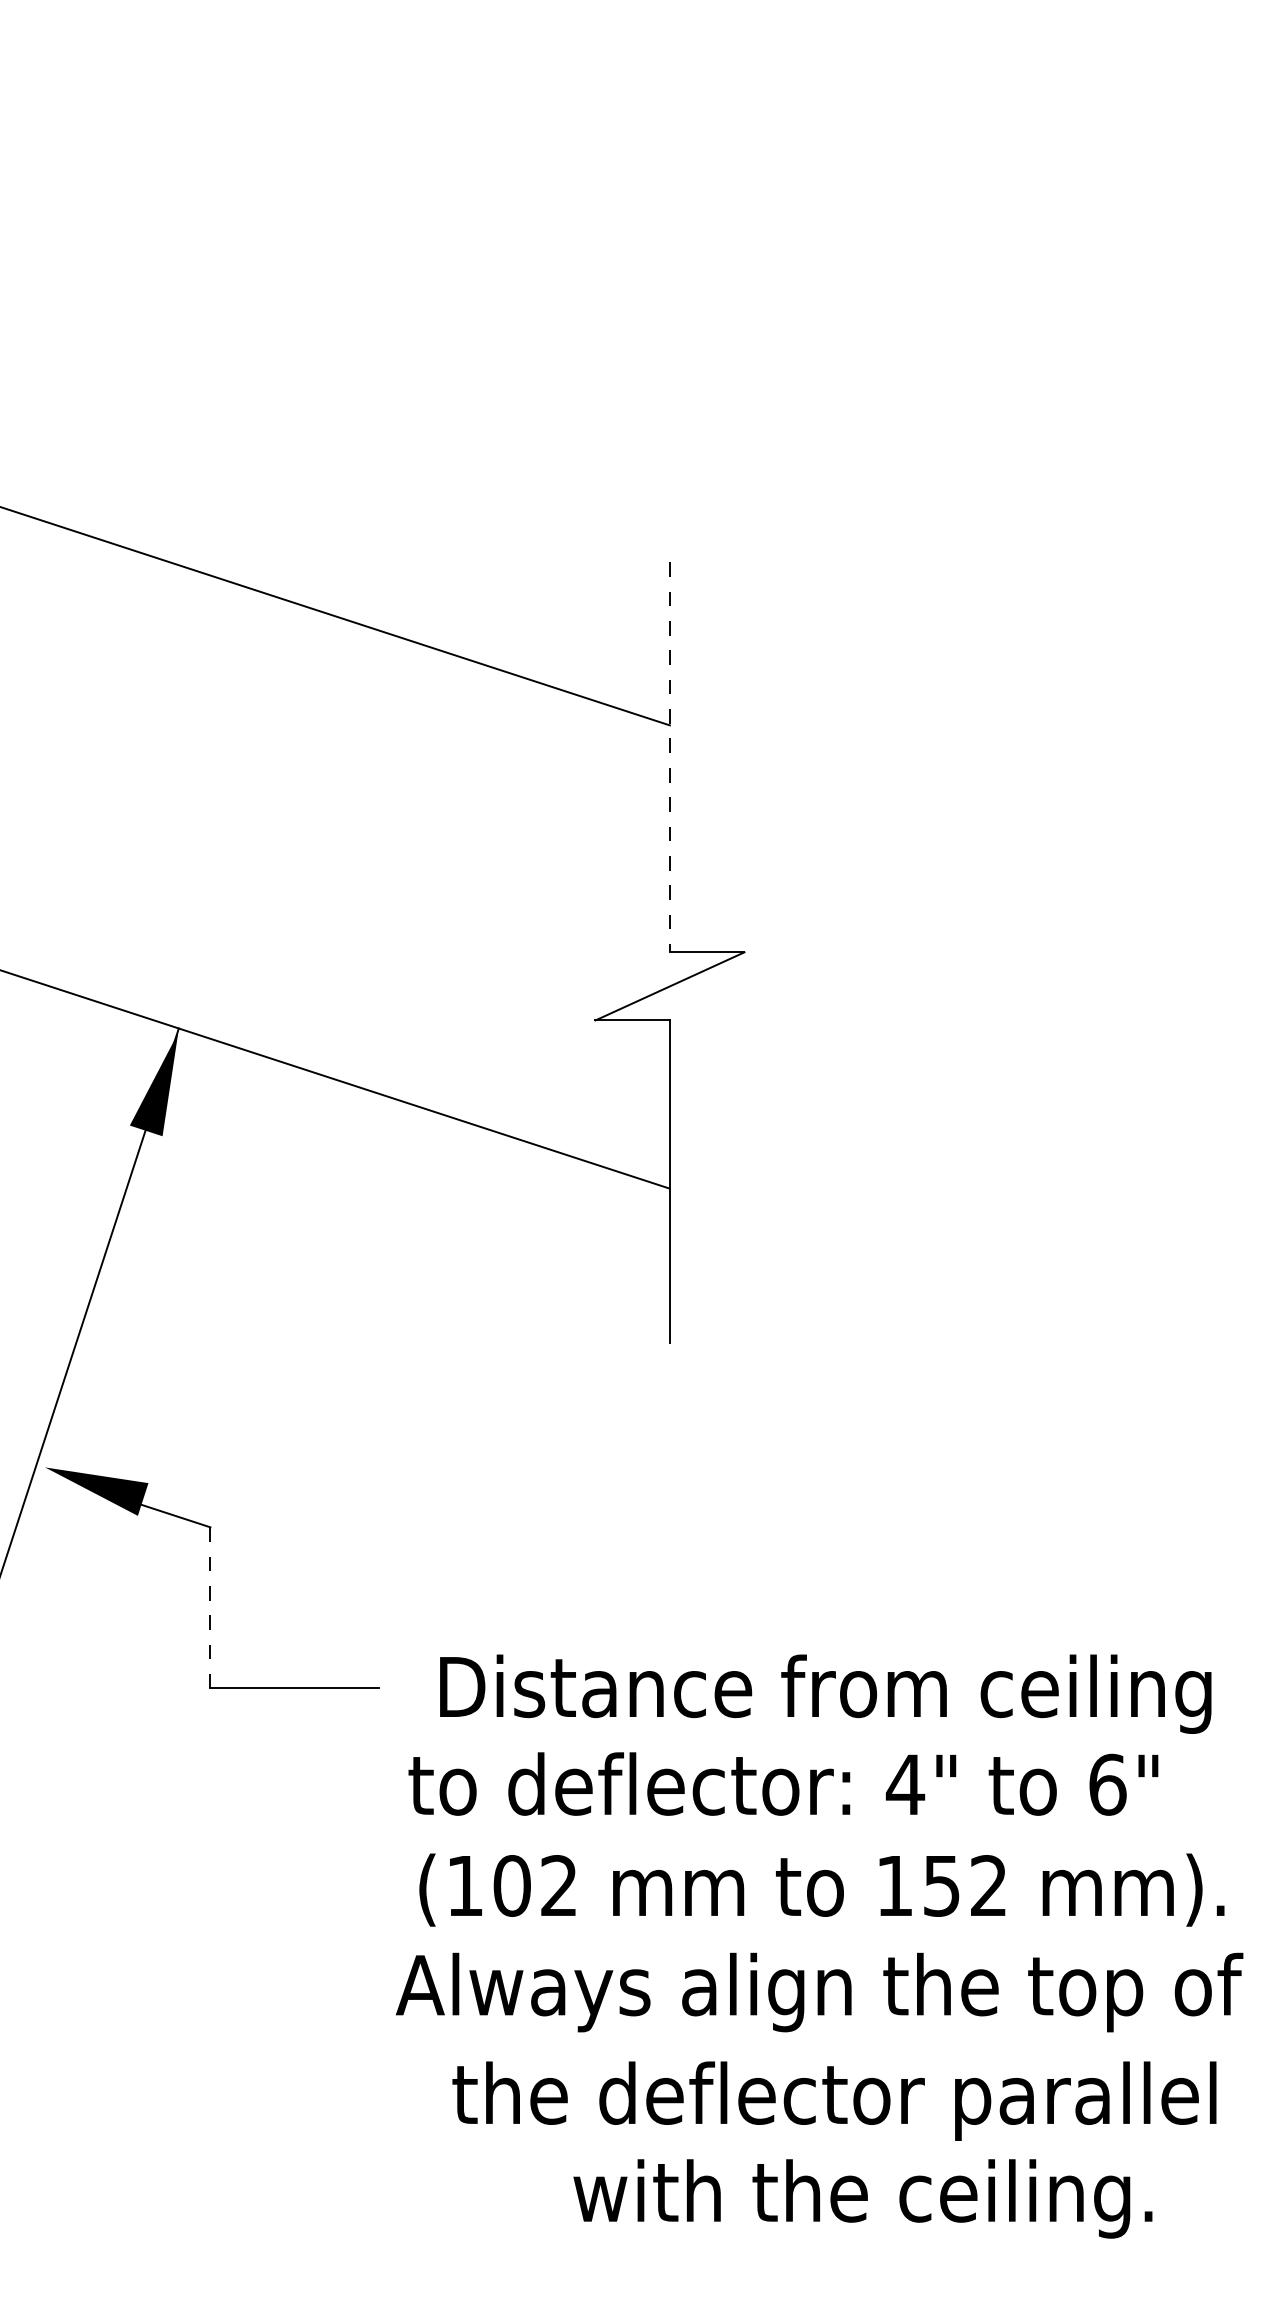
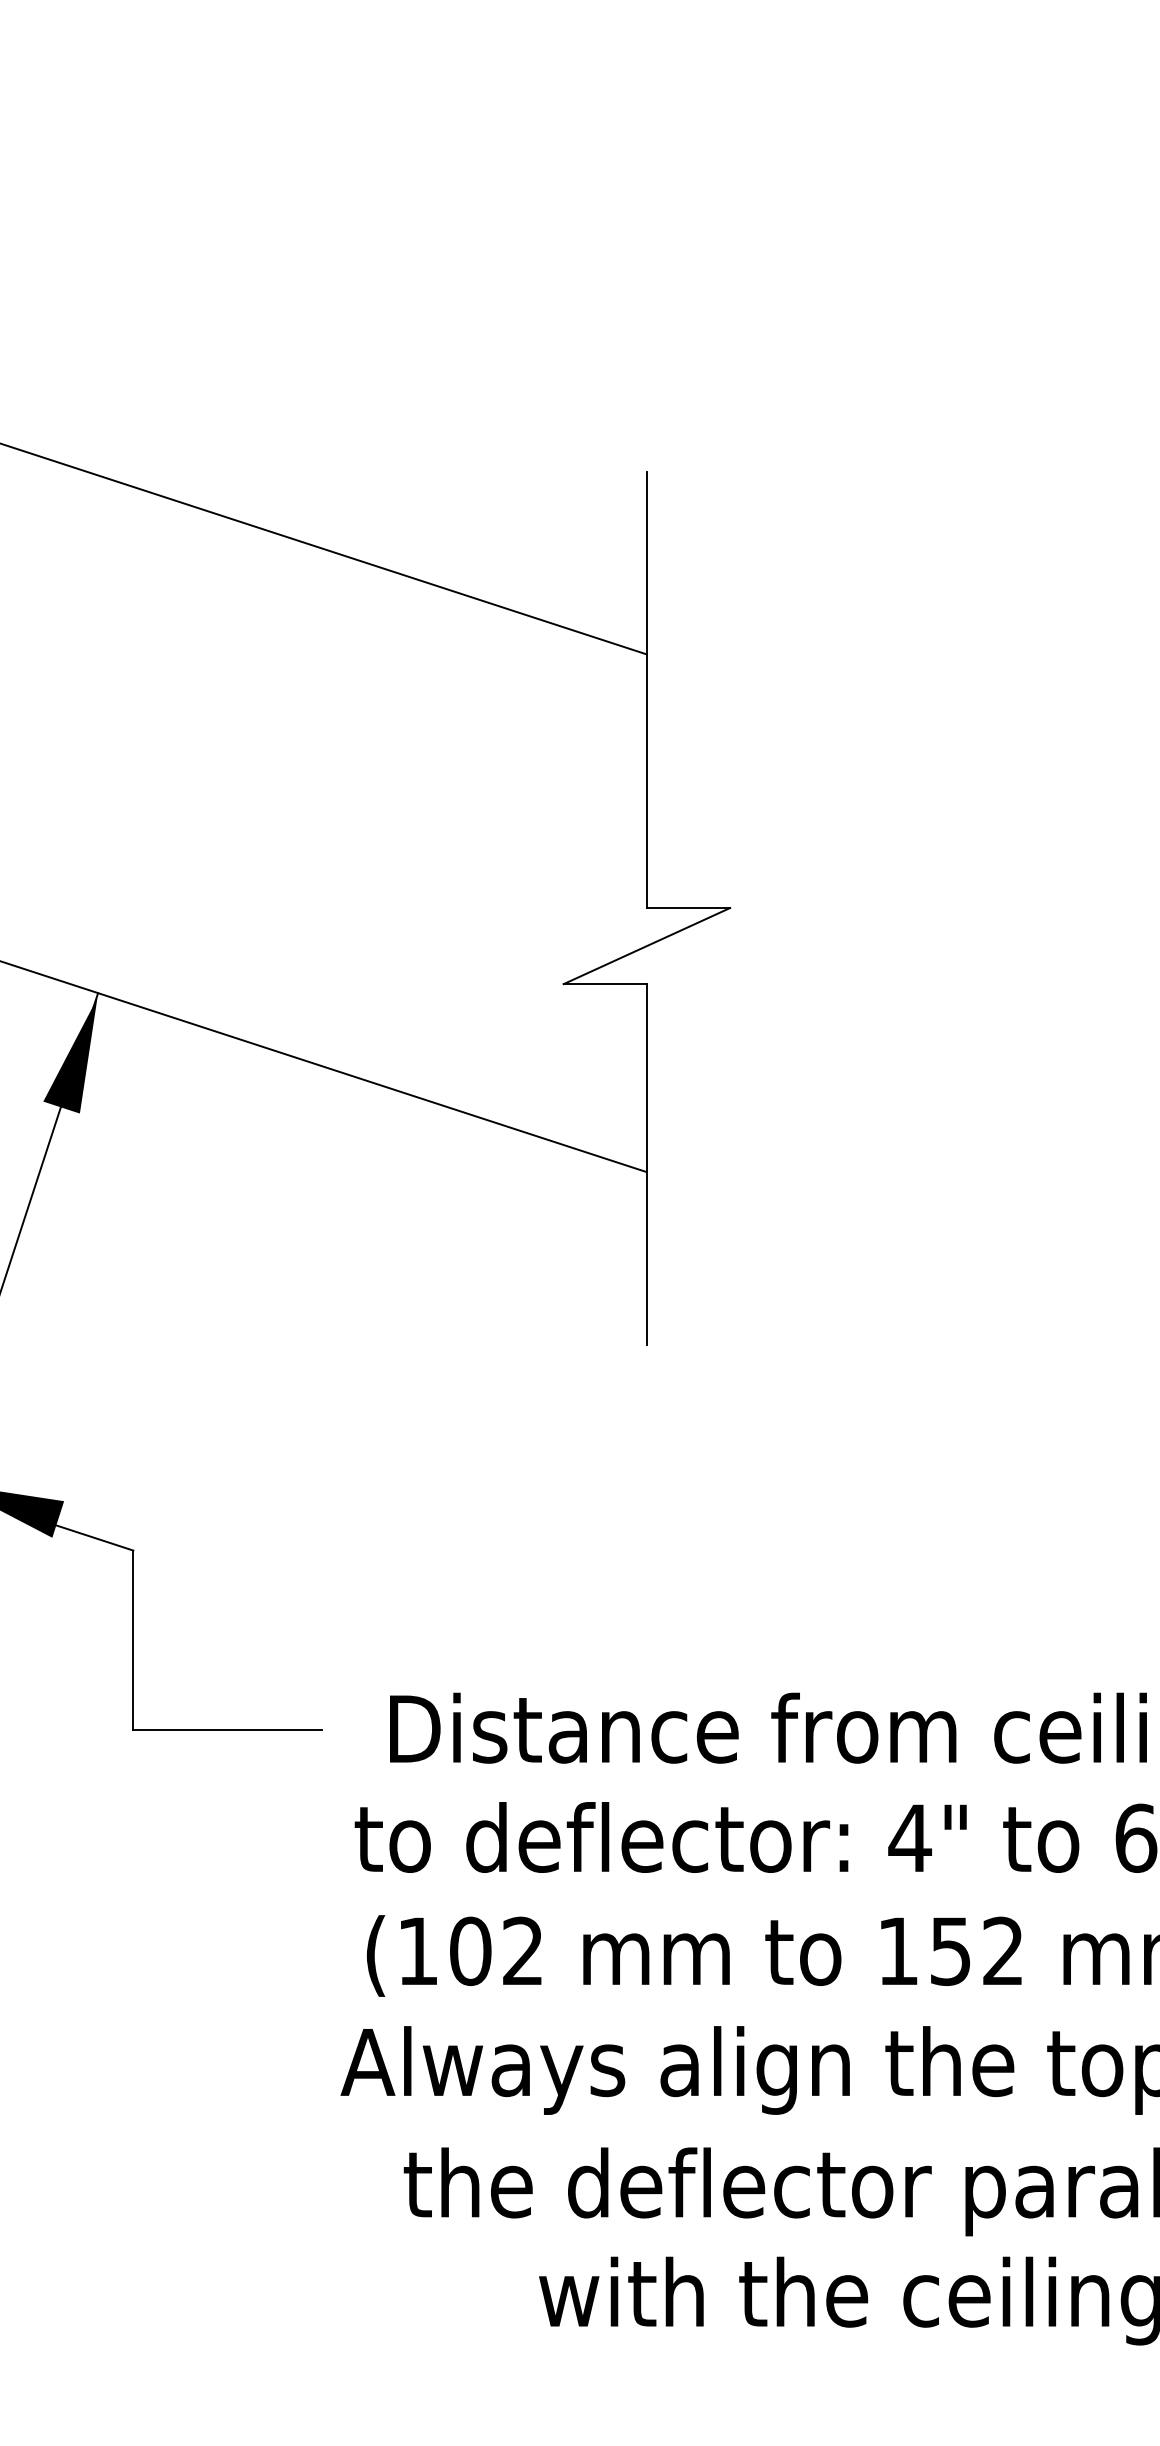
line: (669, 757) -> (646, 690), dashed -> solid
line: (210, 1608) -> (133, 1641), dashed -> solid

